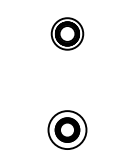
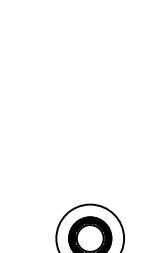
part: (67, 33) -> (90, 66), removed

